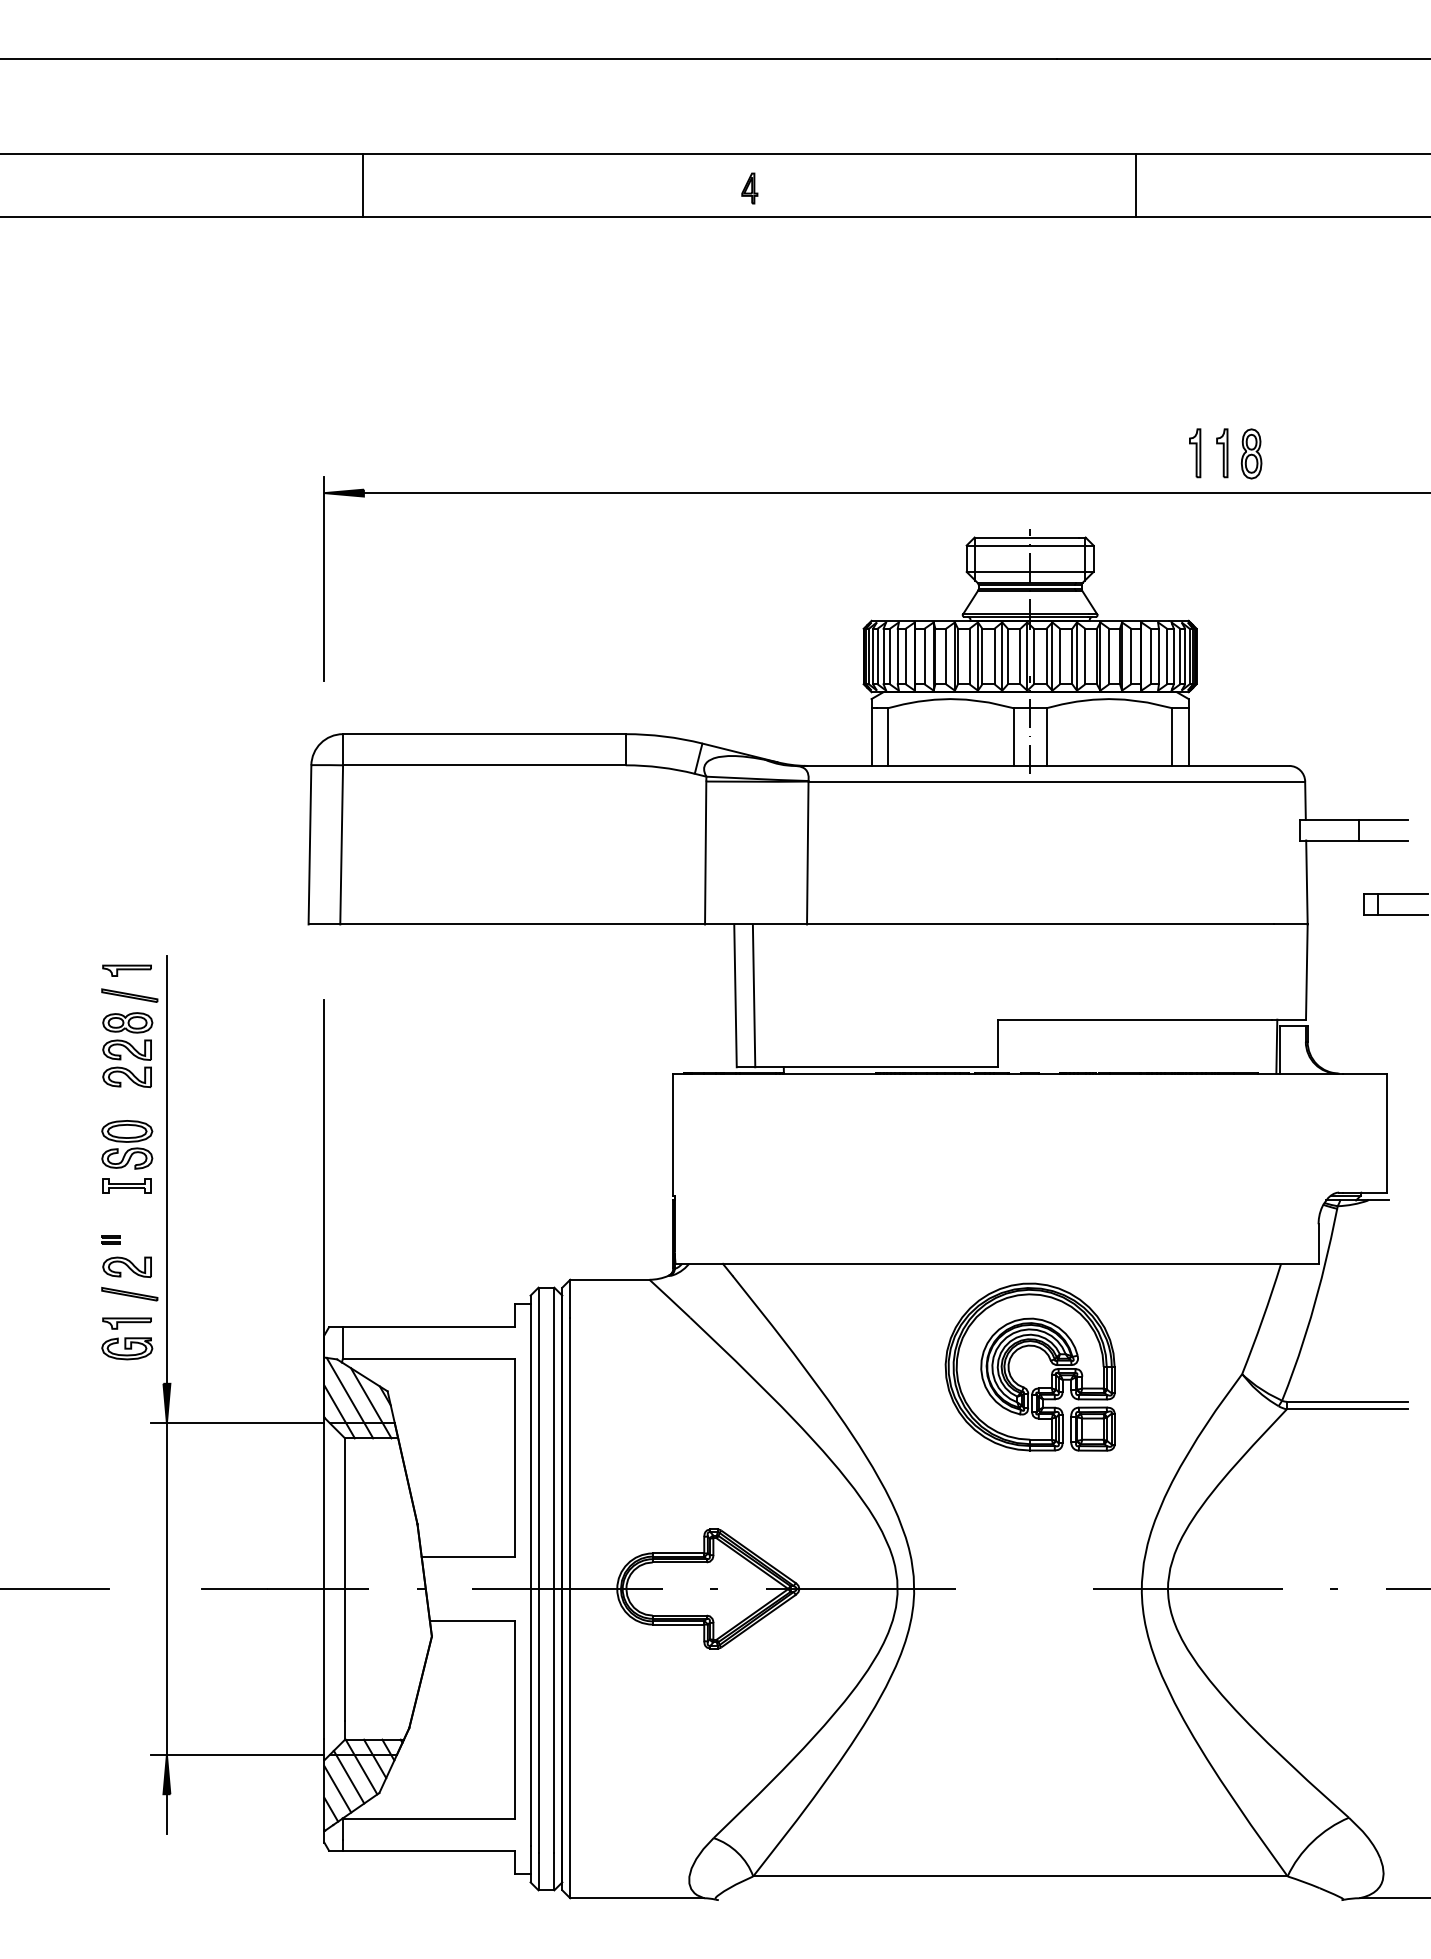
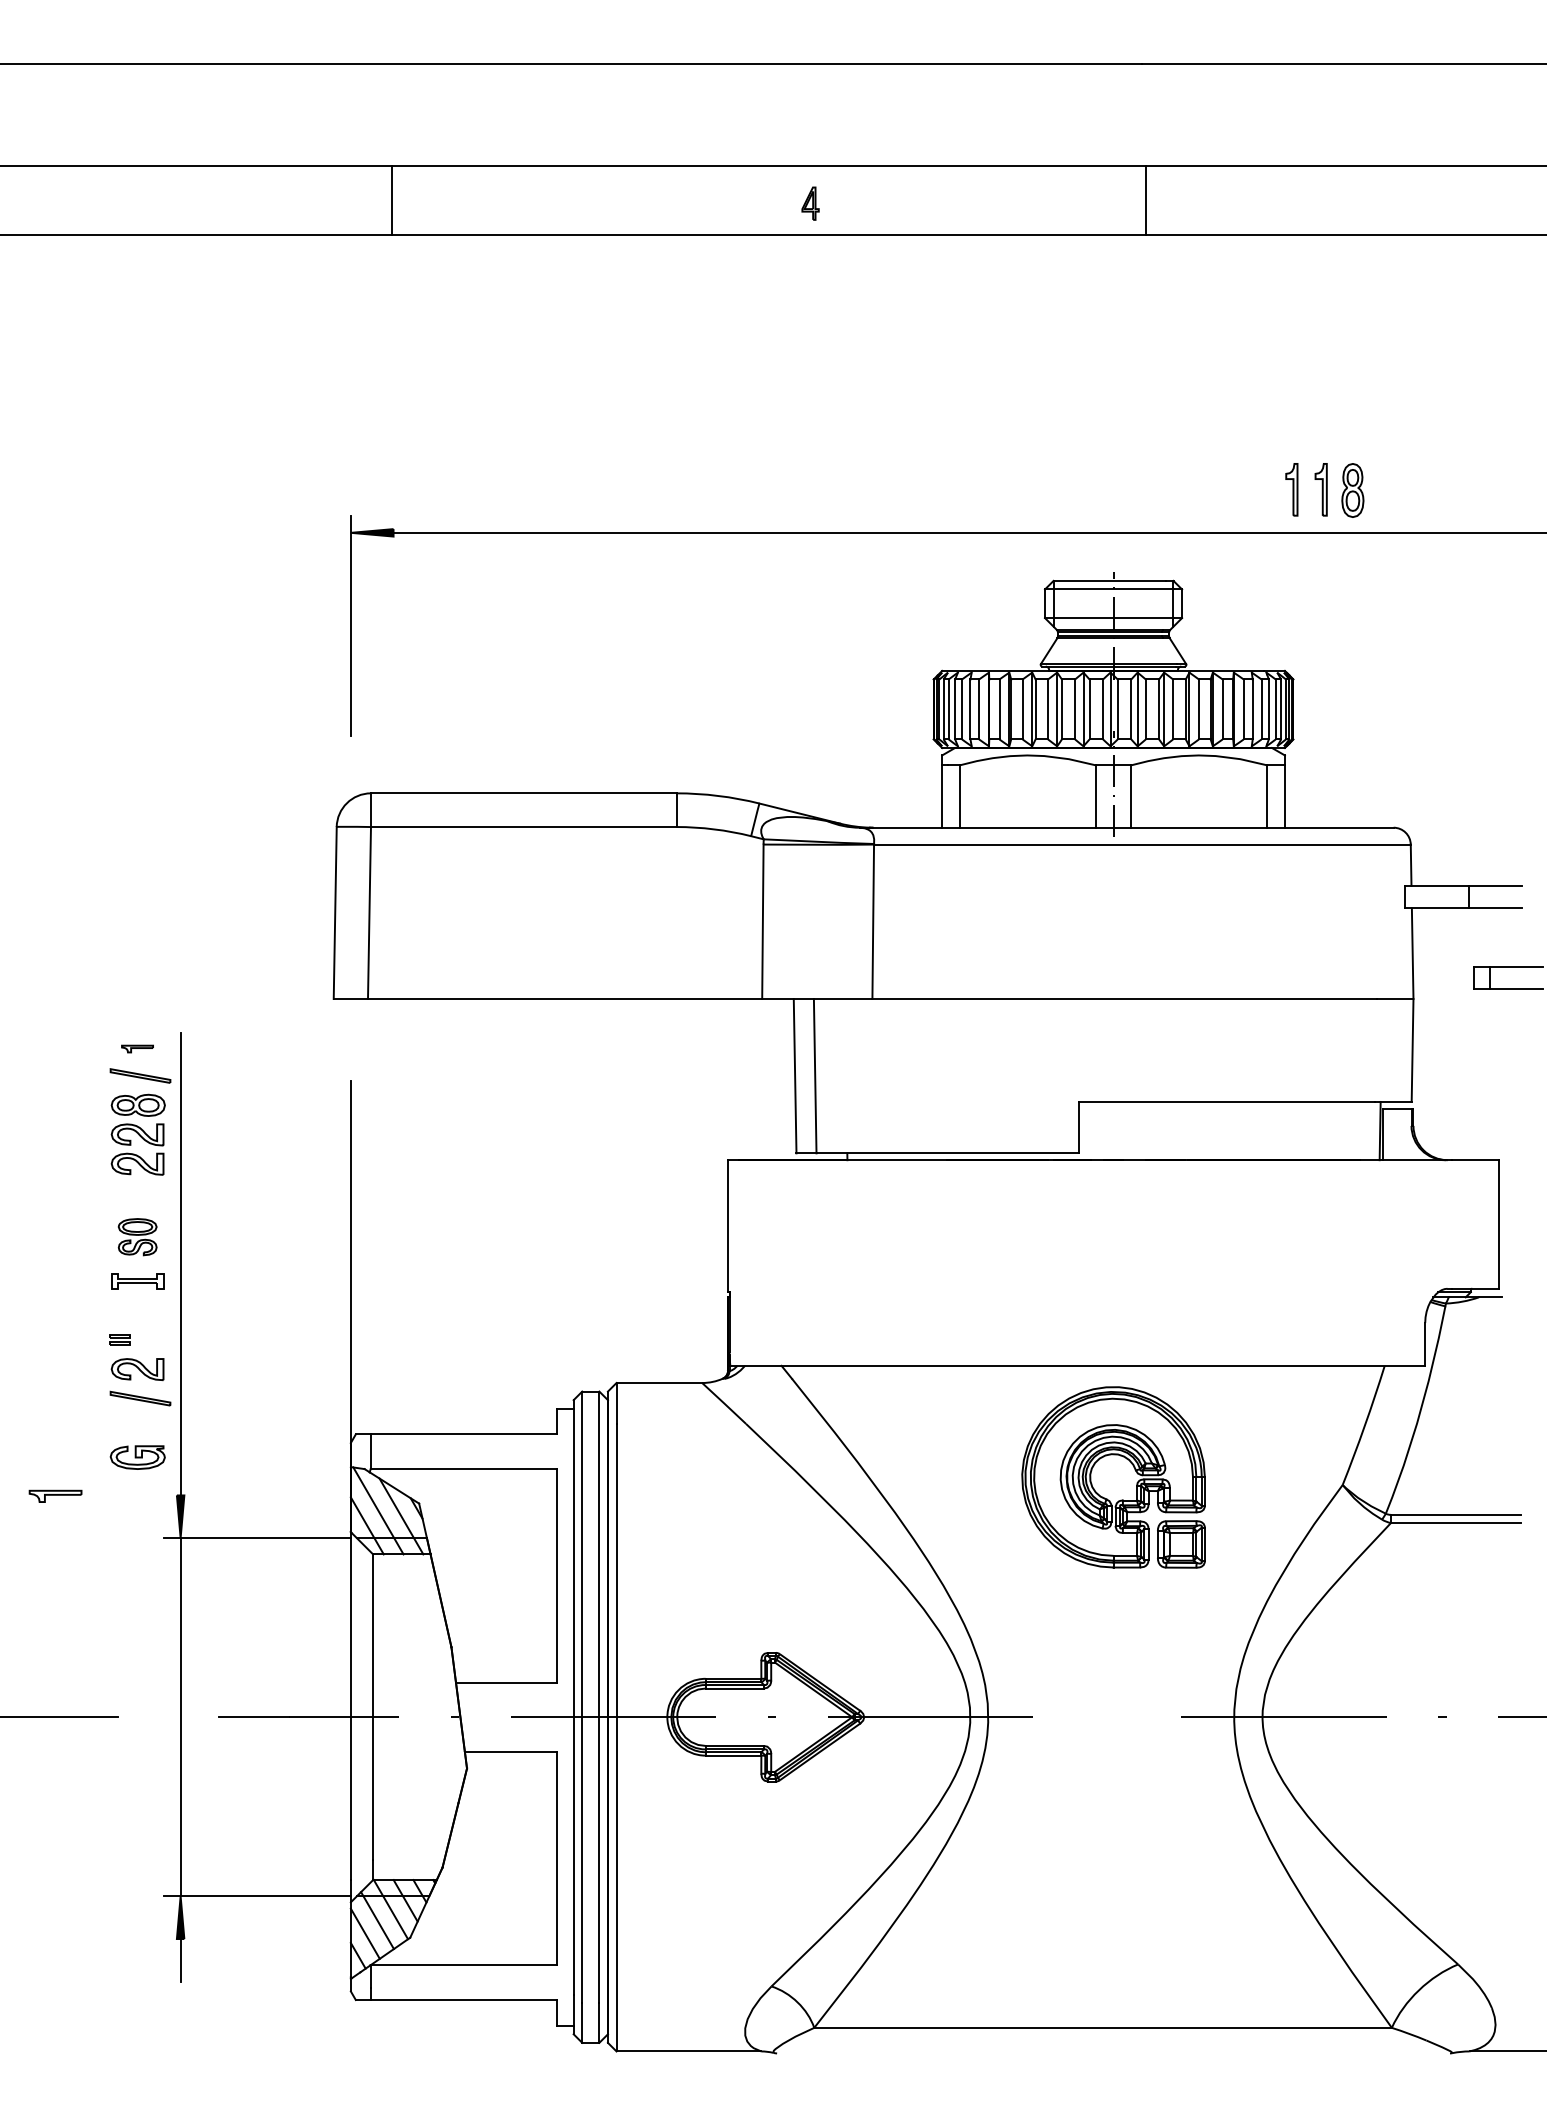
line: (1135, 185) -> (1145, 200), moved
part: (127, 970) -> (137, 1048), size x0.6
part: (127, 1144) -> (137, 1236), size x0.7
part: (127, 1322) -> (55, 1495), moved

